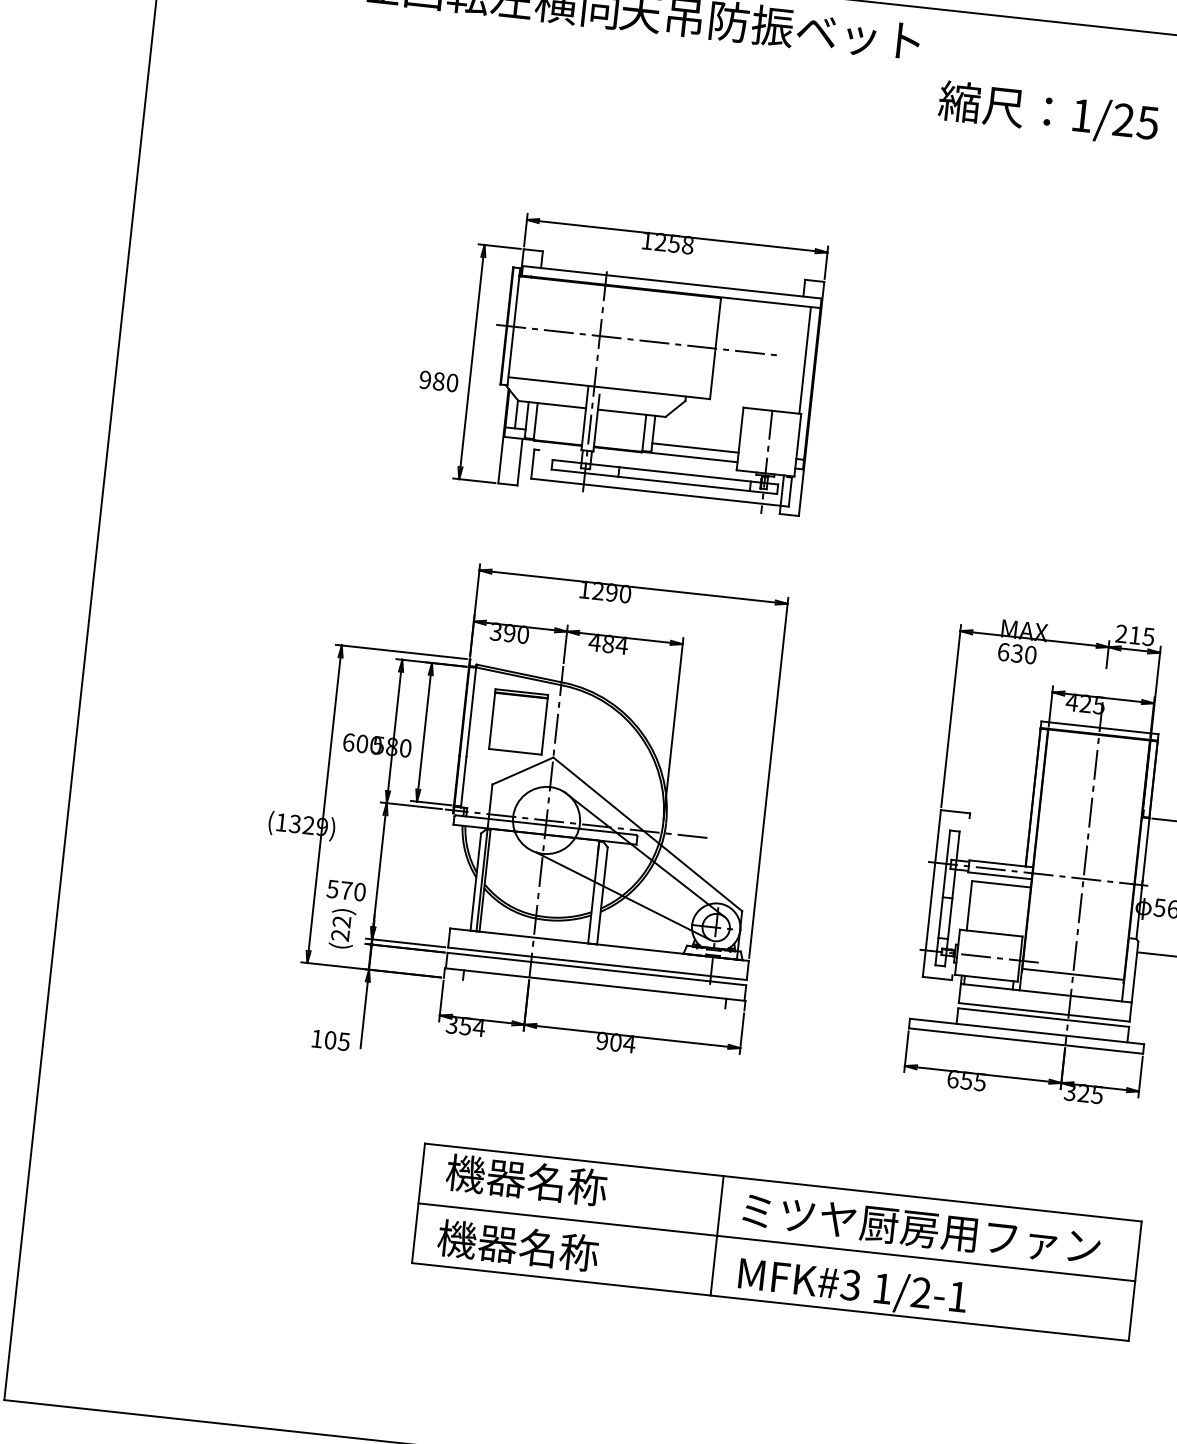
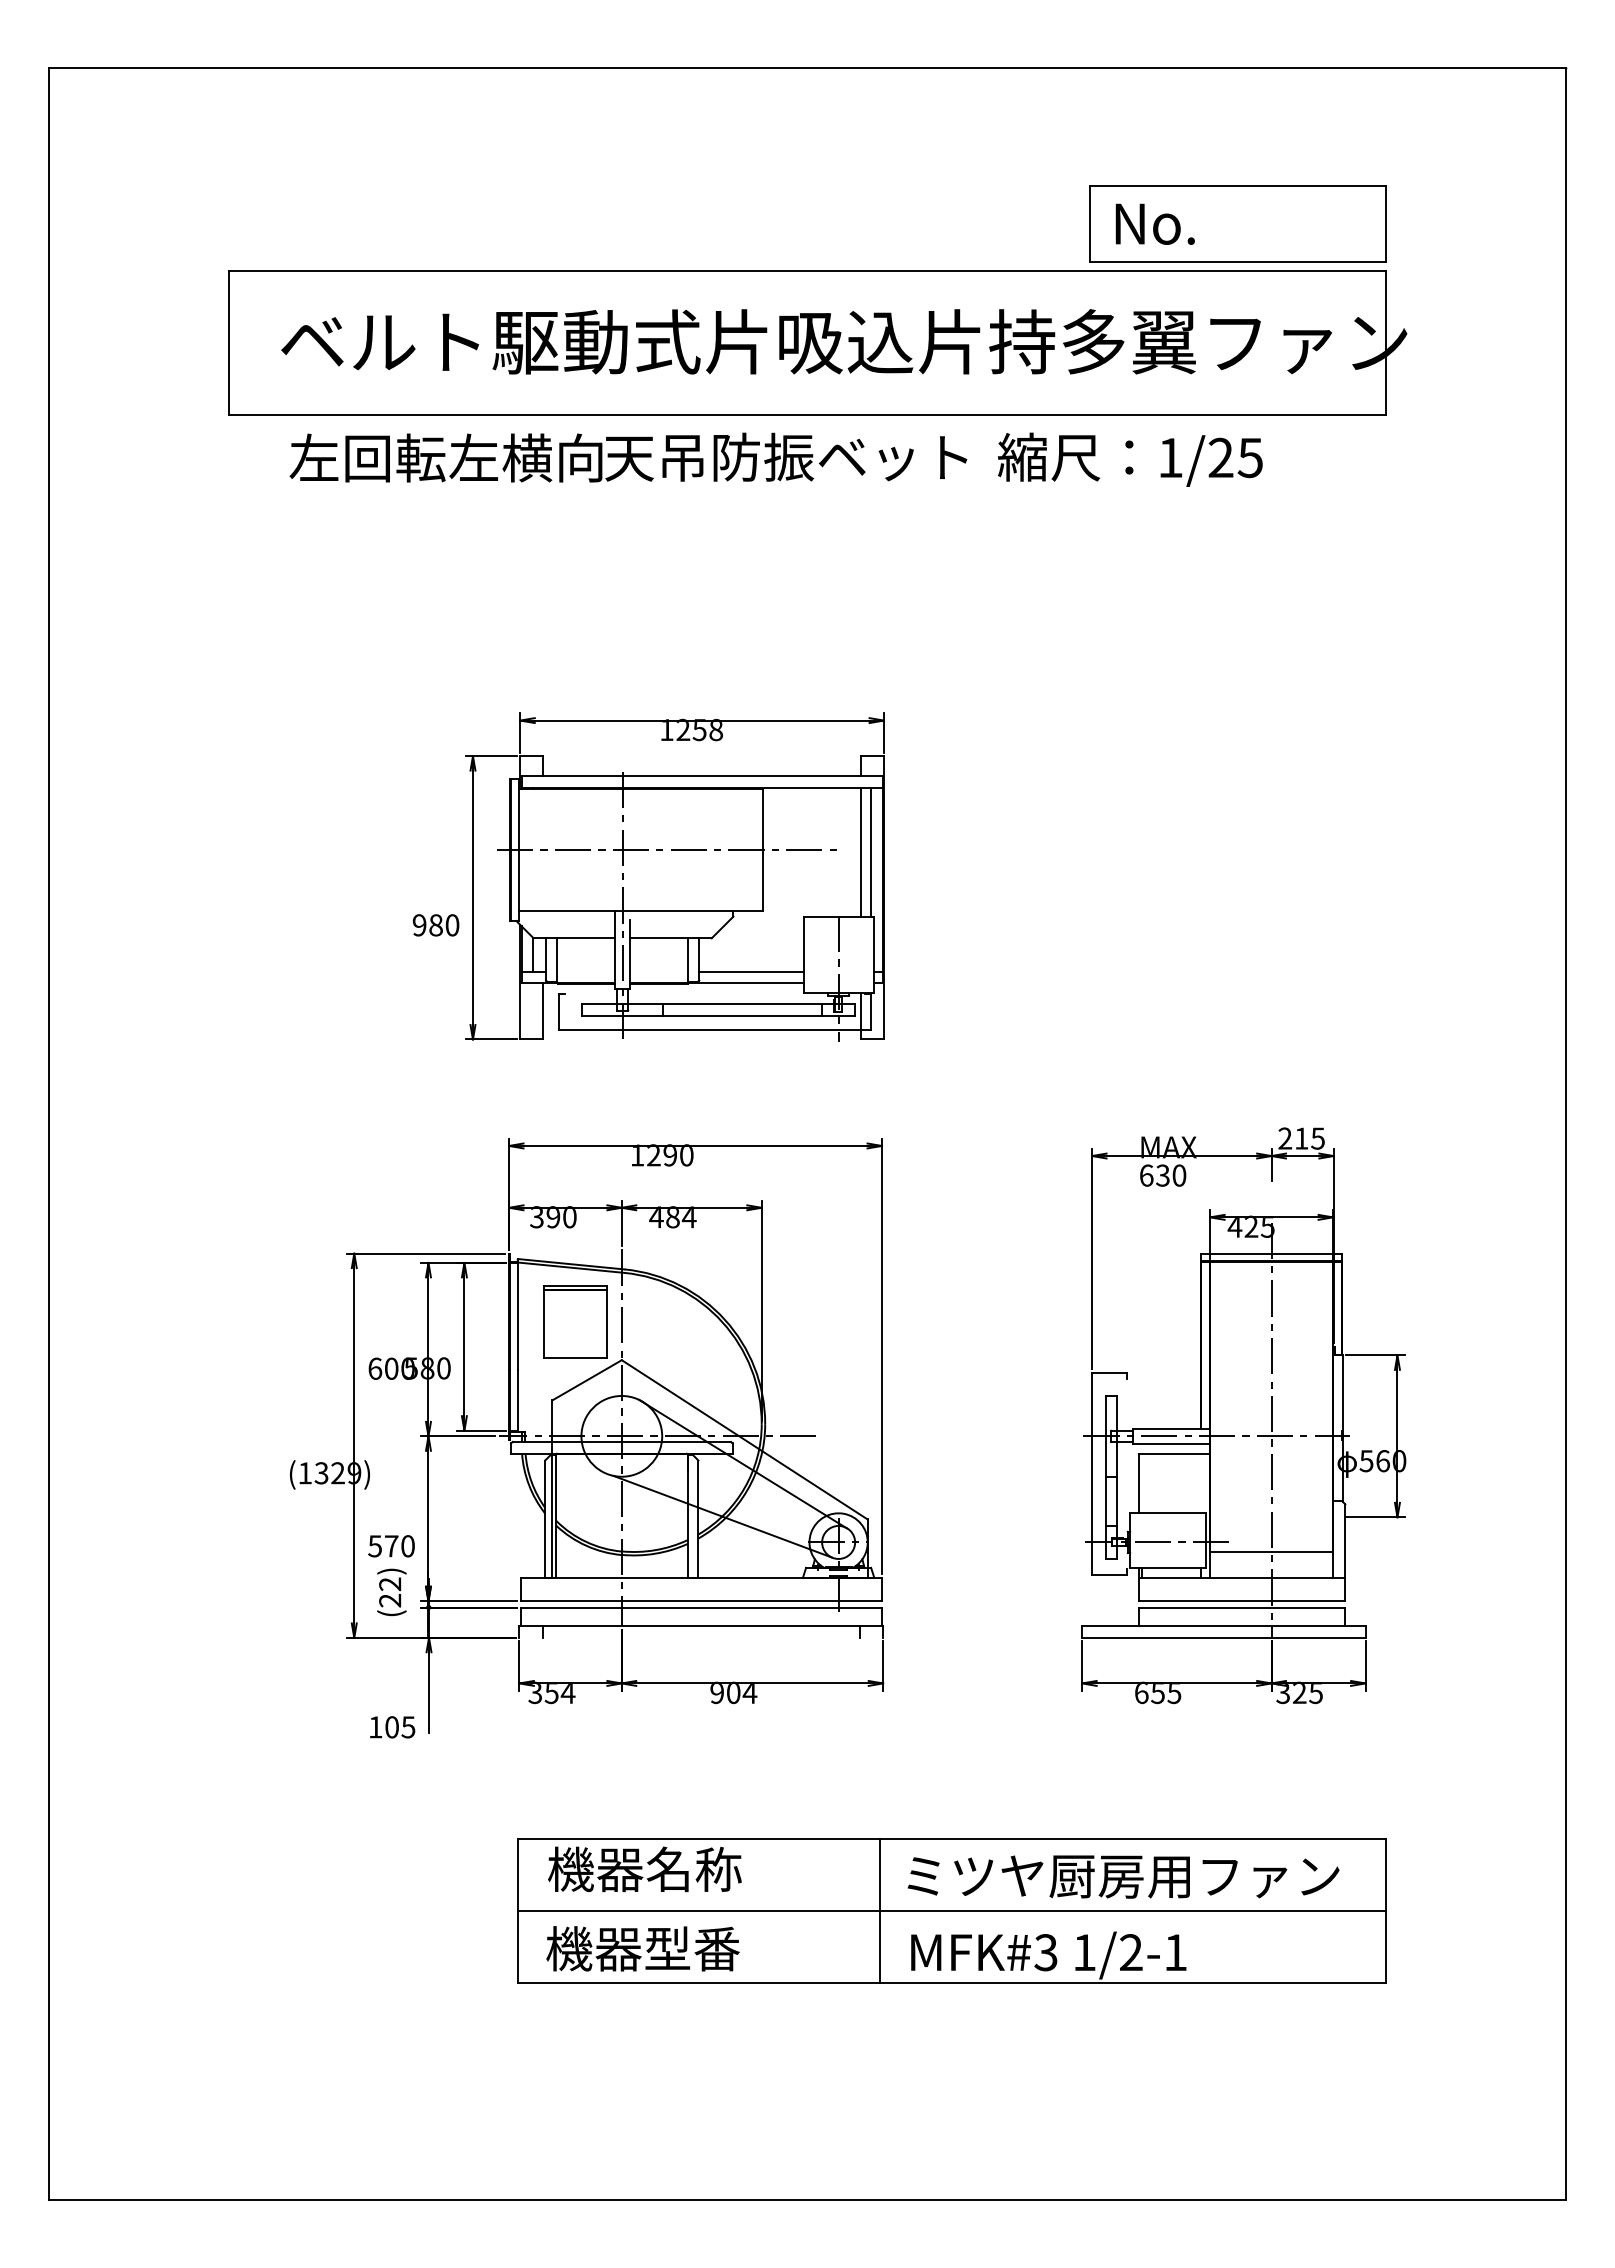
text: (1048, 113) -> (1130, 459), moved
line: (796, 359) -> (860, 852), added
text: (558, 1250) -> (692, 1948), 機器名称 -> 機器型番

